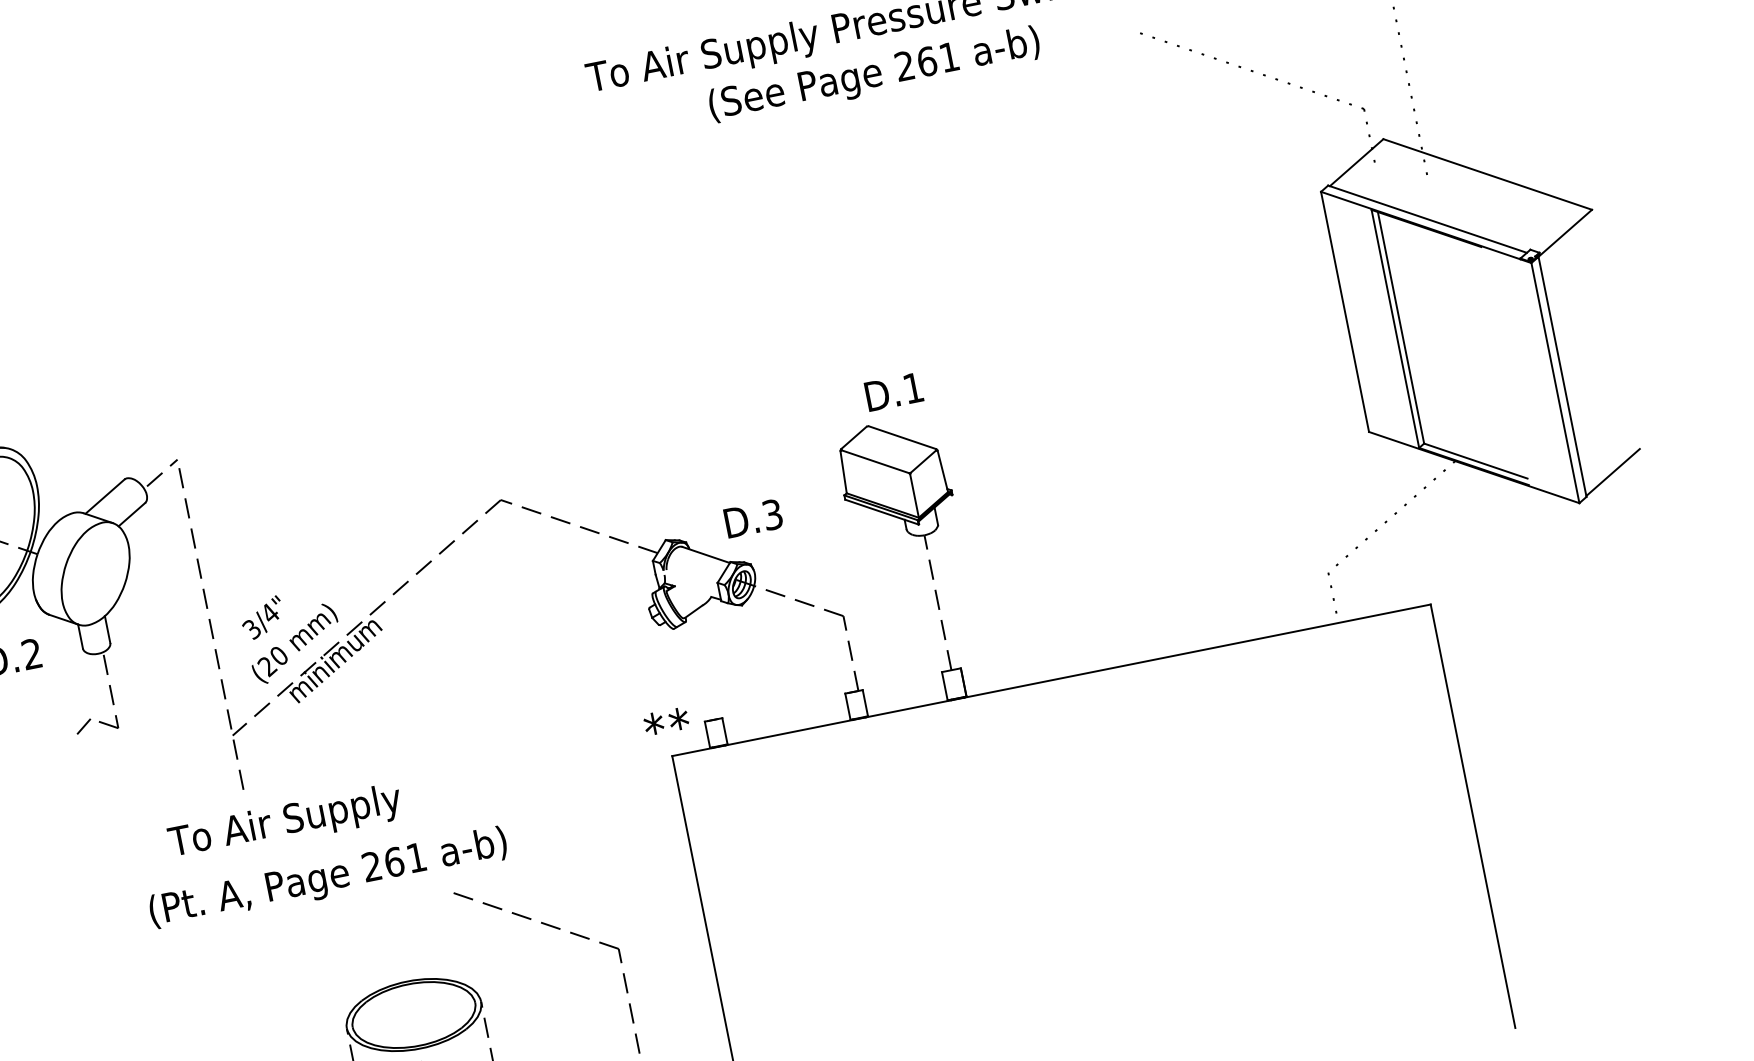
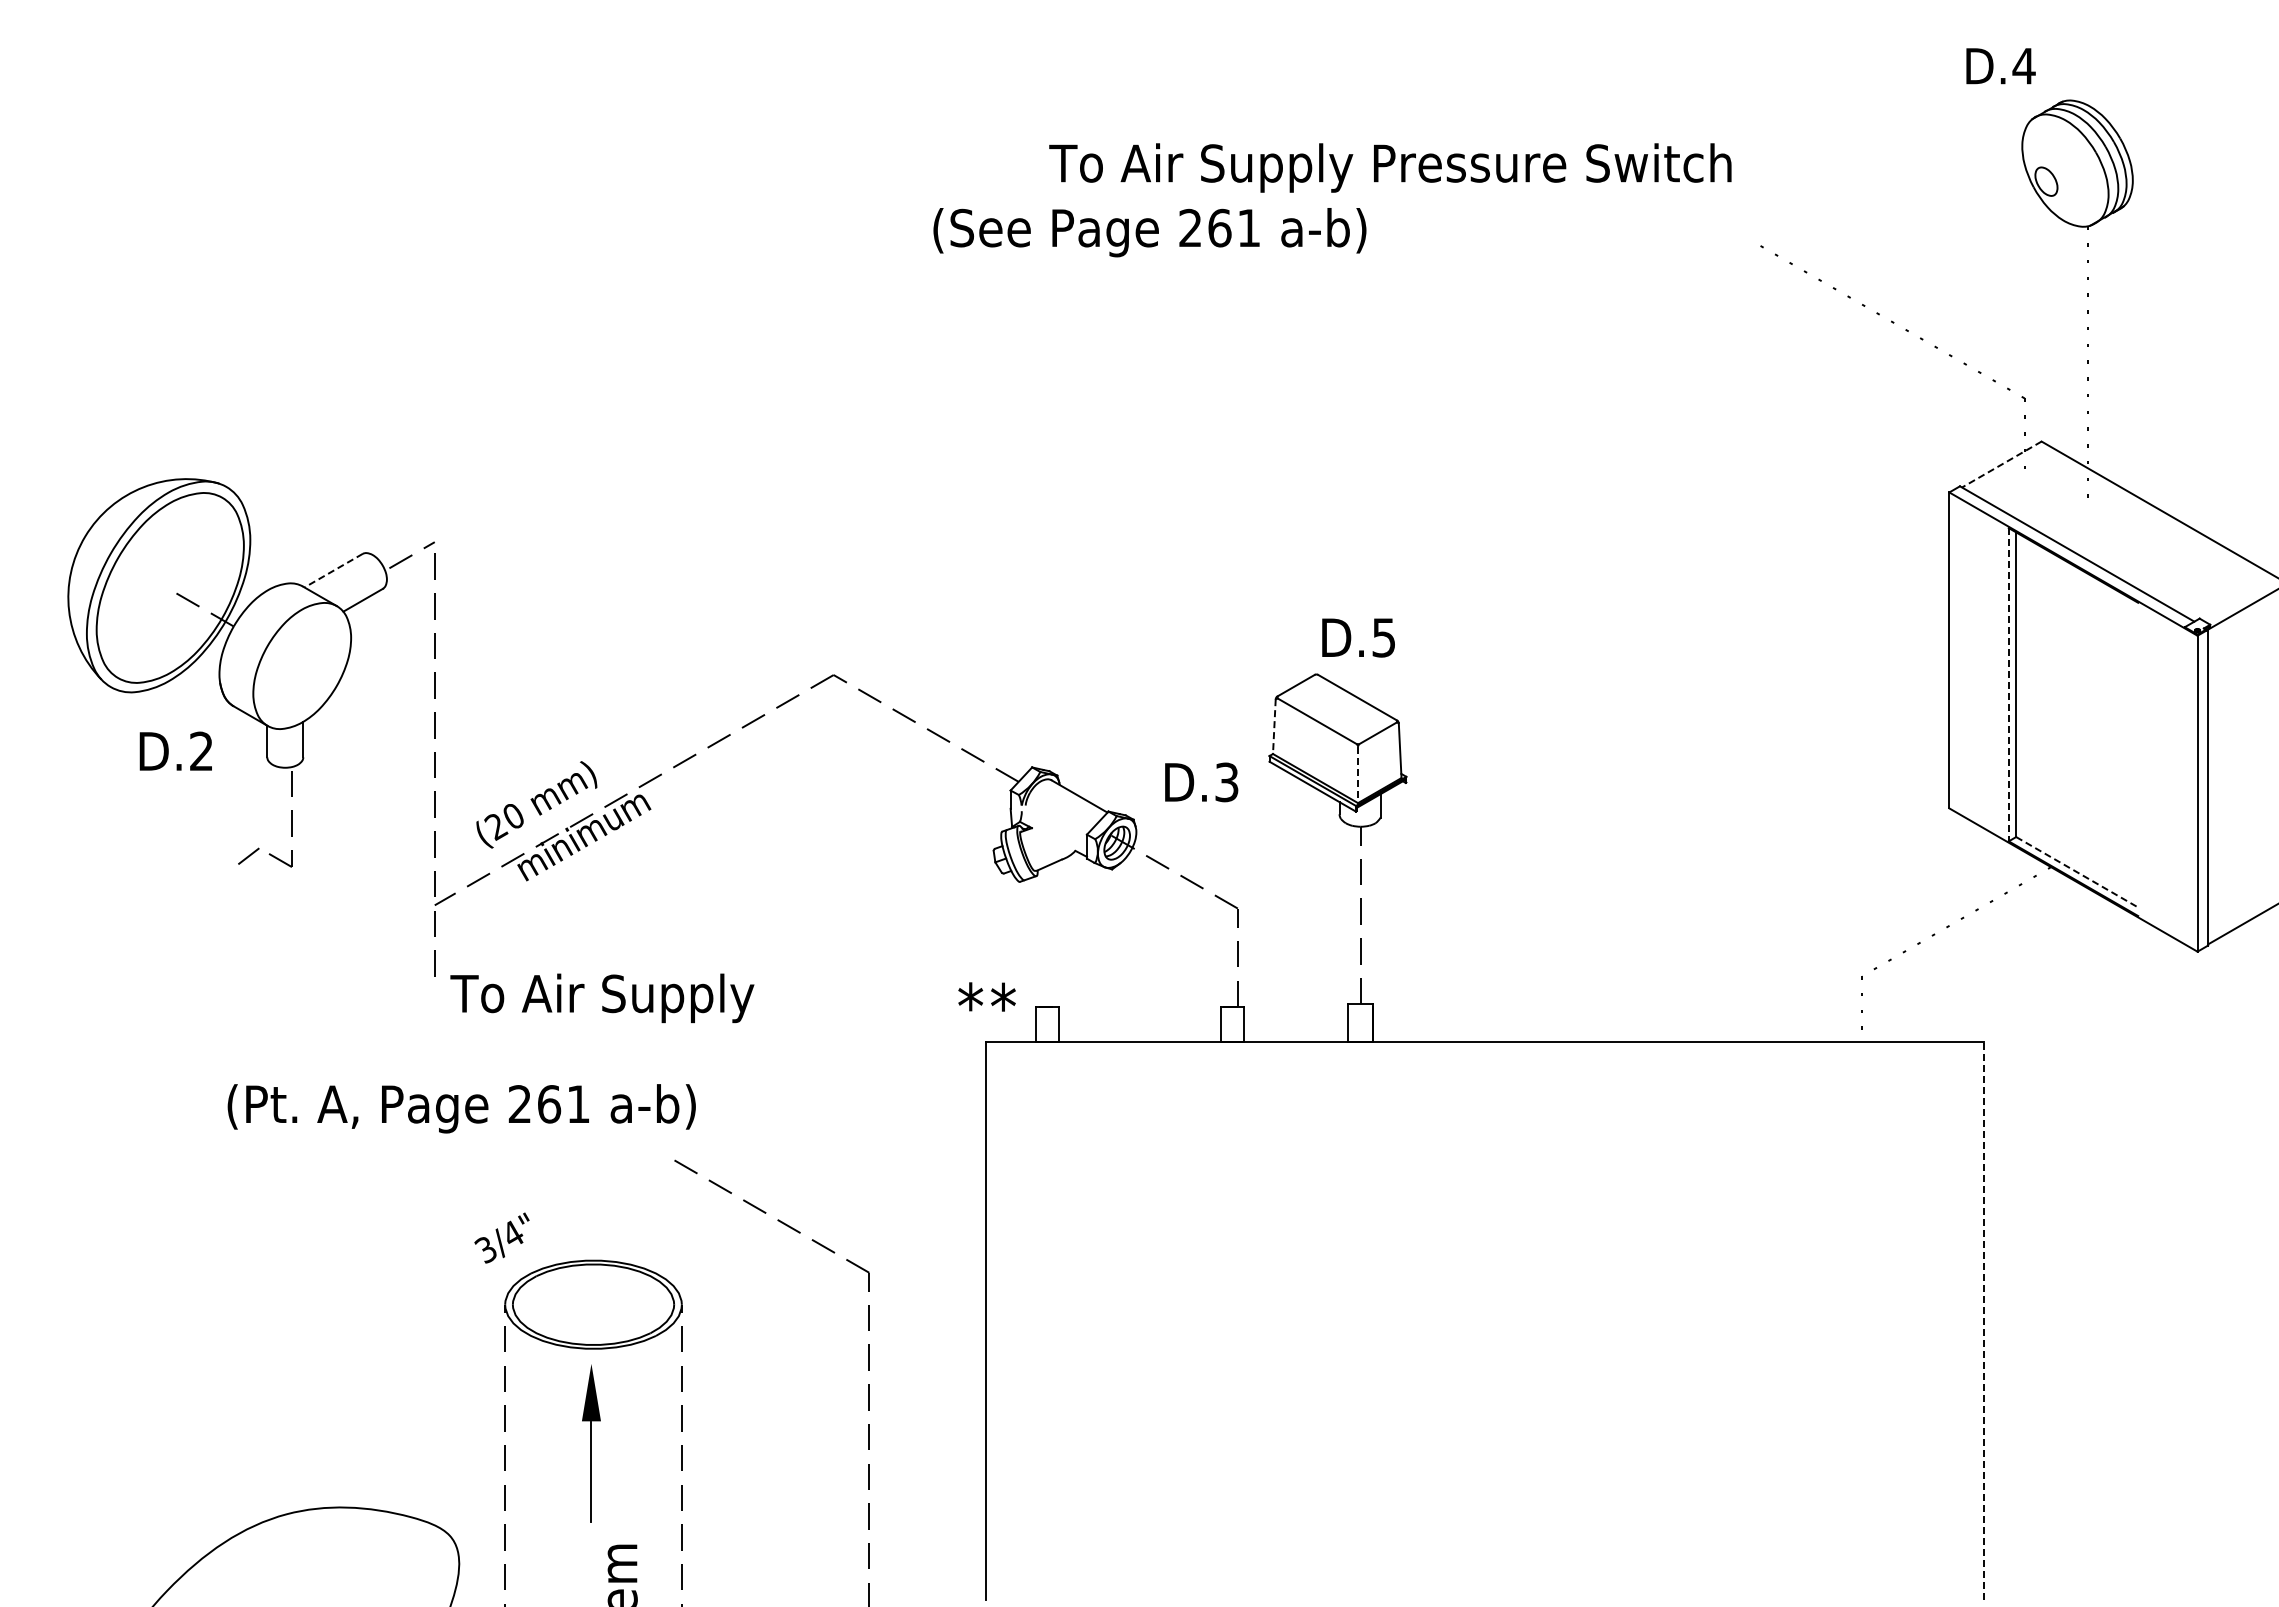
text: (874, 75) -> (1149, 232), moved
line: (1356, 162) -> (2001, 464), solid -> dashed
line: (1395, 328) -> (2008, 684), solid -> dashed
text: (913, 388) -> (1383, 637), D.1 -> D.5
line: (1476, 461) -> (2077, 872), solid -> dashed
line: (843, 472) -> (1274, 727), solid -> dashed
line: (104, 496) -> (333, 570), solid -> dashed
line: (914, 496) -> (1358, 775), solid -> dashed
text: (753, 518) -> (1201, 782), moved
text: (261, 617) -> (501, 1237), moved
line: (1472, 815) -> (1983, 1320), solid -> dashed
text: (285, 823) -> (602, 998), moved
text: (328, 878) -> (461, 1108), moved

